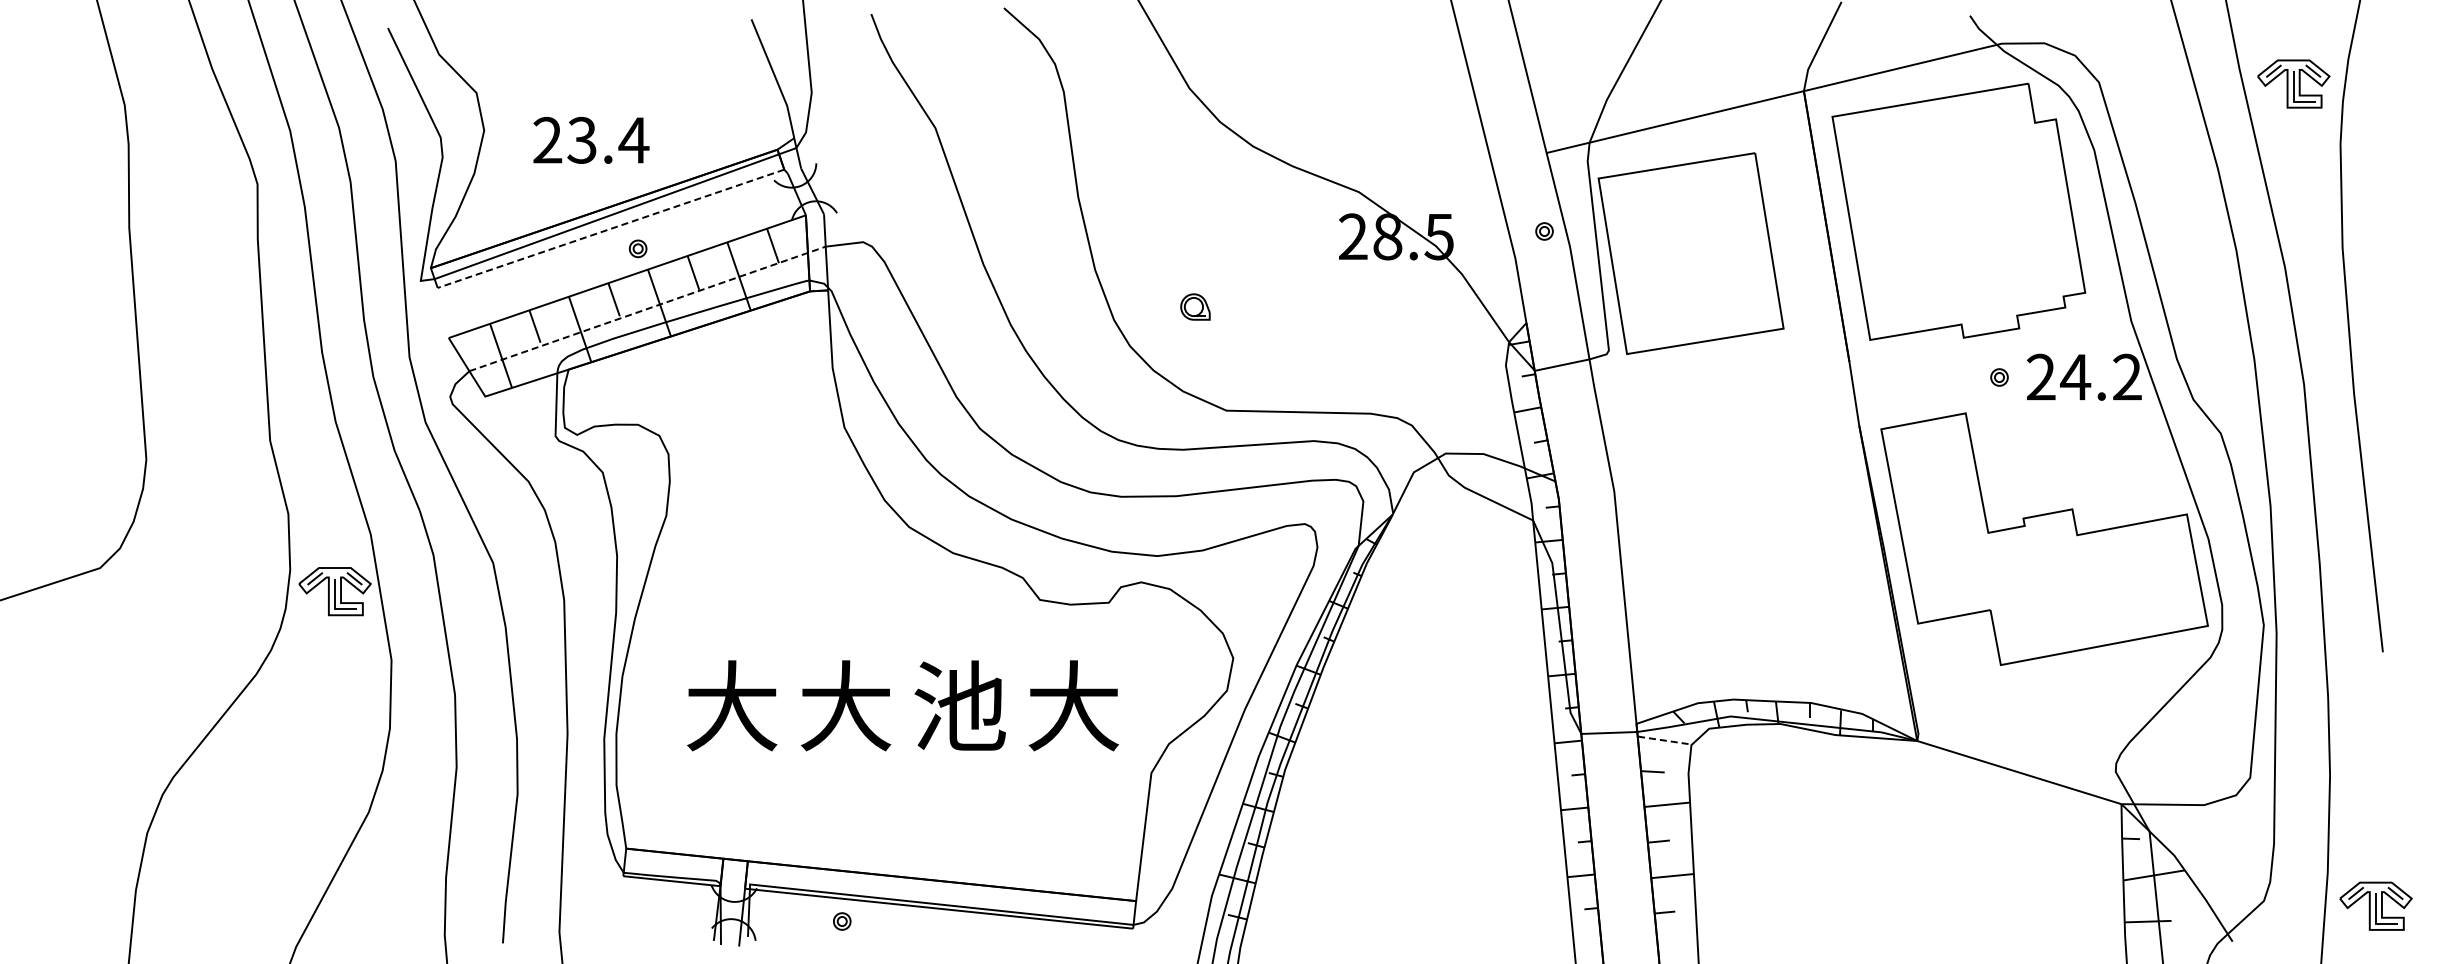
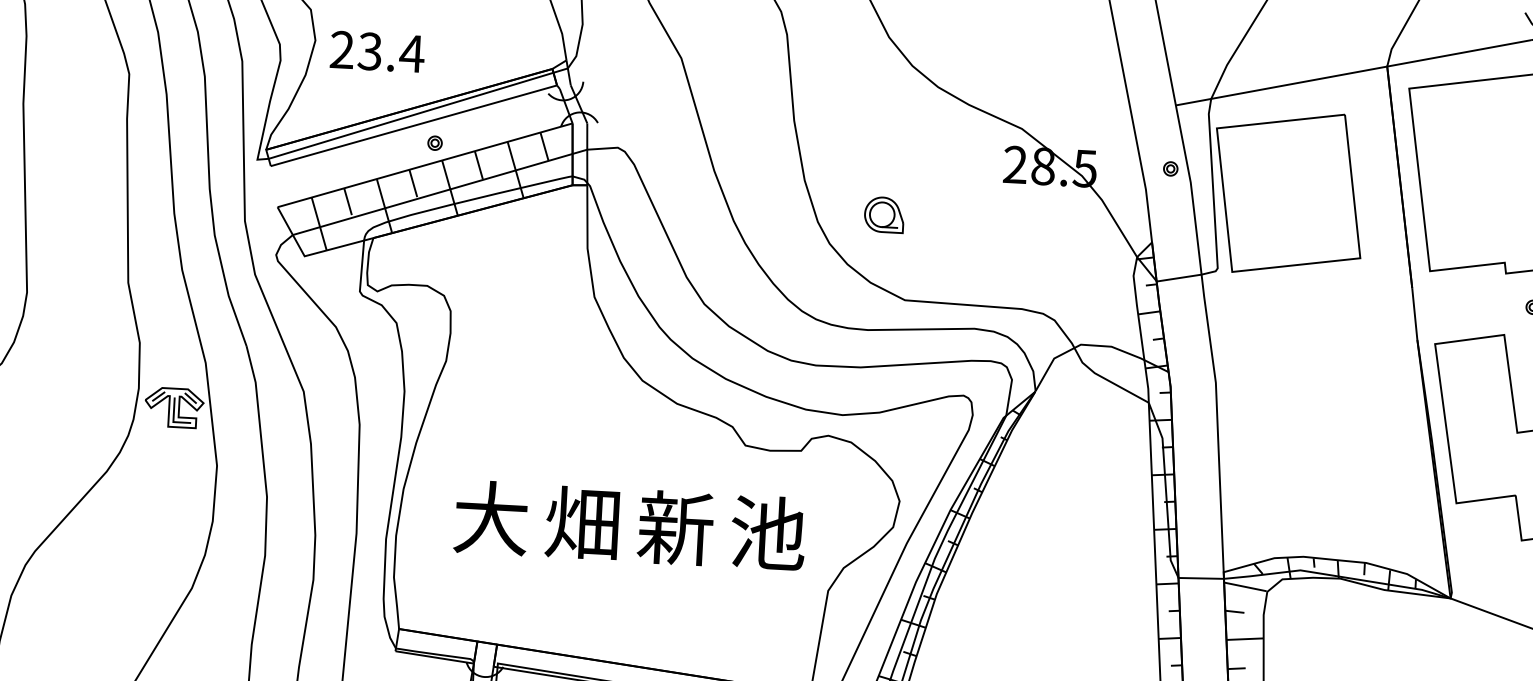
text: (591, 139) -> (377, 51), moved
line: (610, 228) -> (413, 125), dashed -> solid
part: (1195, 306) -> (884, 214), size x1.67
line: (647, 308) -> (440, 192), dashed -> solid
text: (845, 705) -> (583, 522), 大 -> 畑
text: (959, 705) -> (675, 527), 池 -> 新
text: (1073, 705) -> (768, 532), 大 -> 池
line: (1664, 740) -> (1245, 586), dashed -> solid

